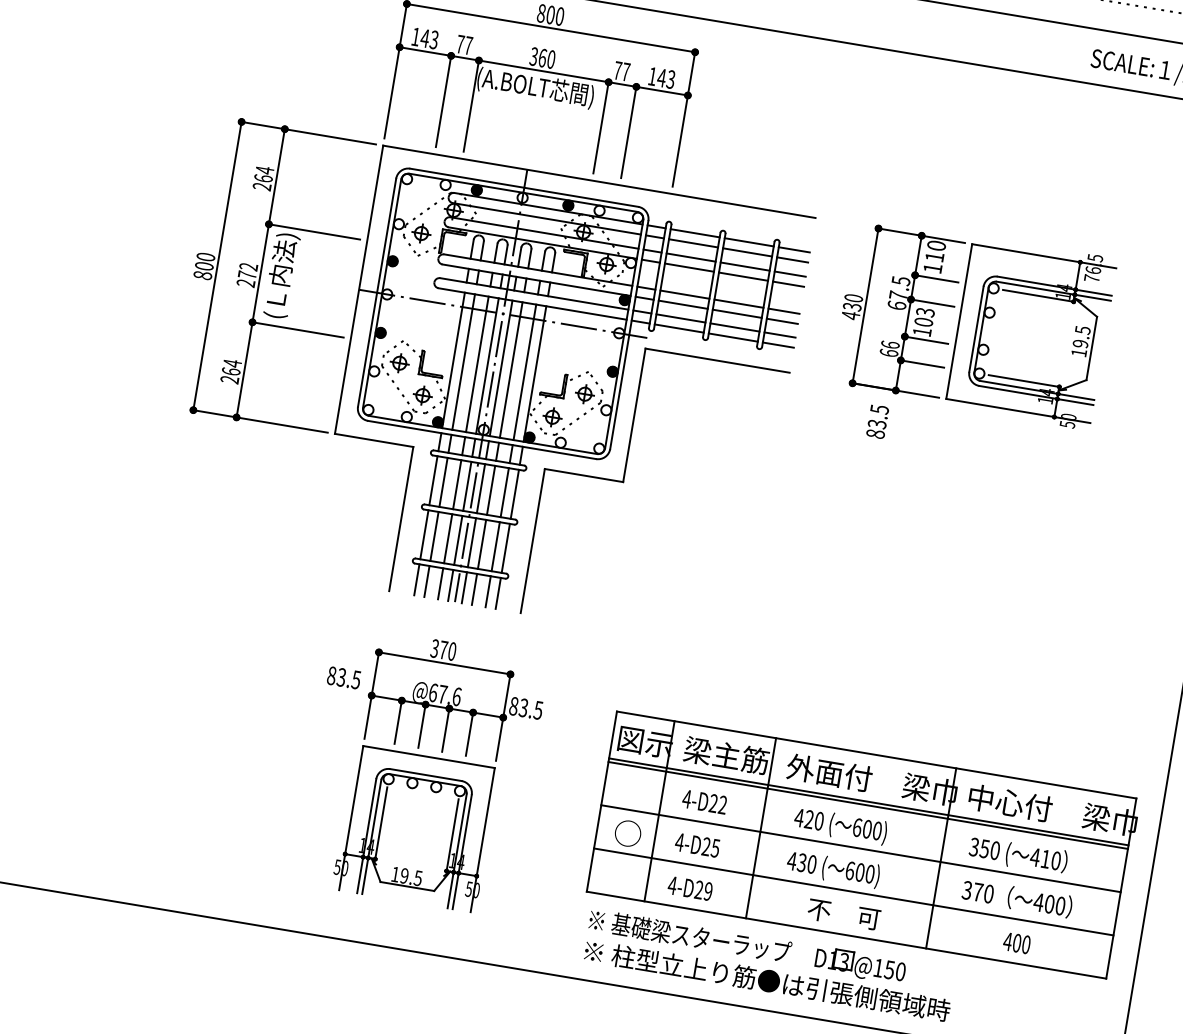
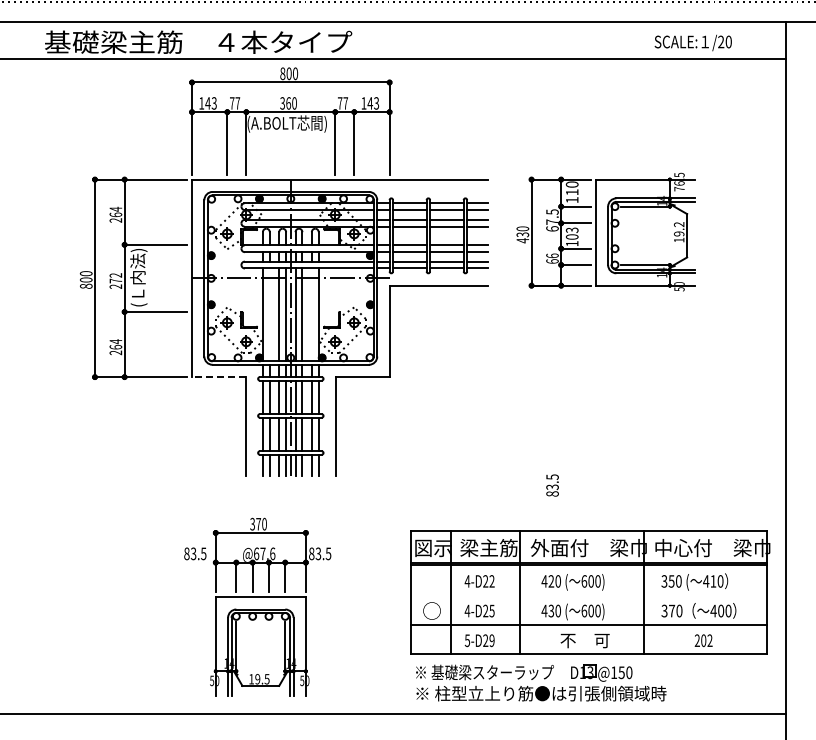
text: (1083, 330) -> (679, 224), 19.5 -> 19.2
line: (463, 361) -> (269, 314), removed
line: (524, 371) -> (311, 314), removed
text: (877, 421) -> (552, 485), moved
line: (373, 440) -> (218, 377), solid -> dashed
part: (421, 769) -> (257, 606), moved
line: (861, 849) -> (589, 595), removed
text: (672, 885) -> (467, 640), 4-D29 -> 5-D29
text: (1016, 942) -> (703, 640), 400 -> 202

